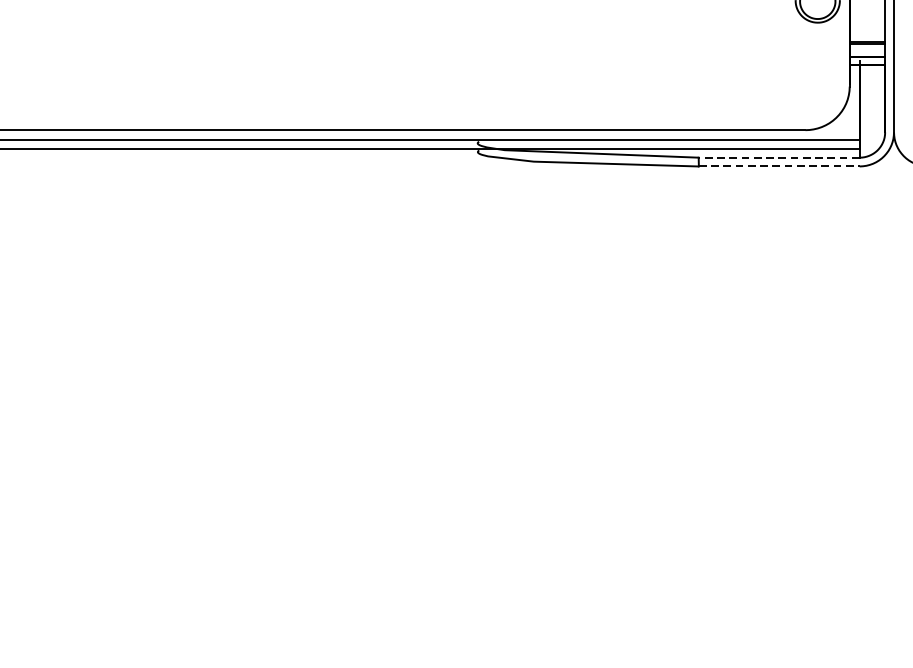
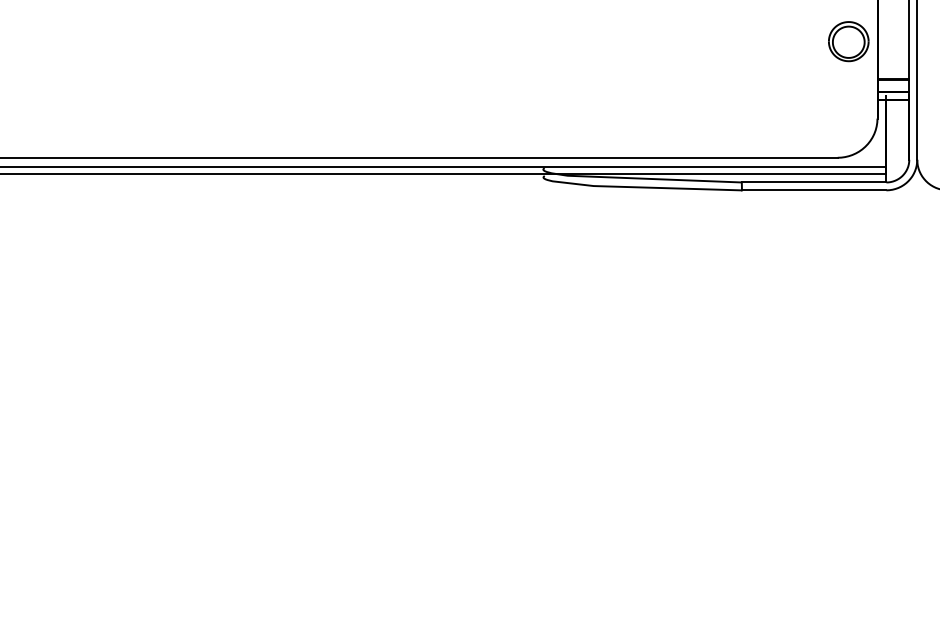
line: (778, 157) -> (813, 182), dashed -> solid
line: (779, 166) -> (814, 190), dashed -> solid

